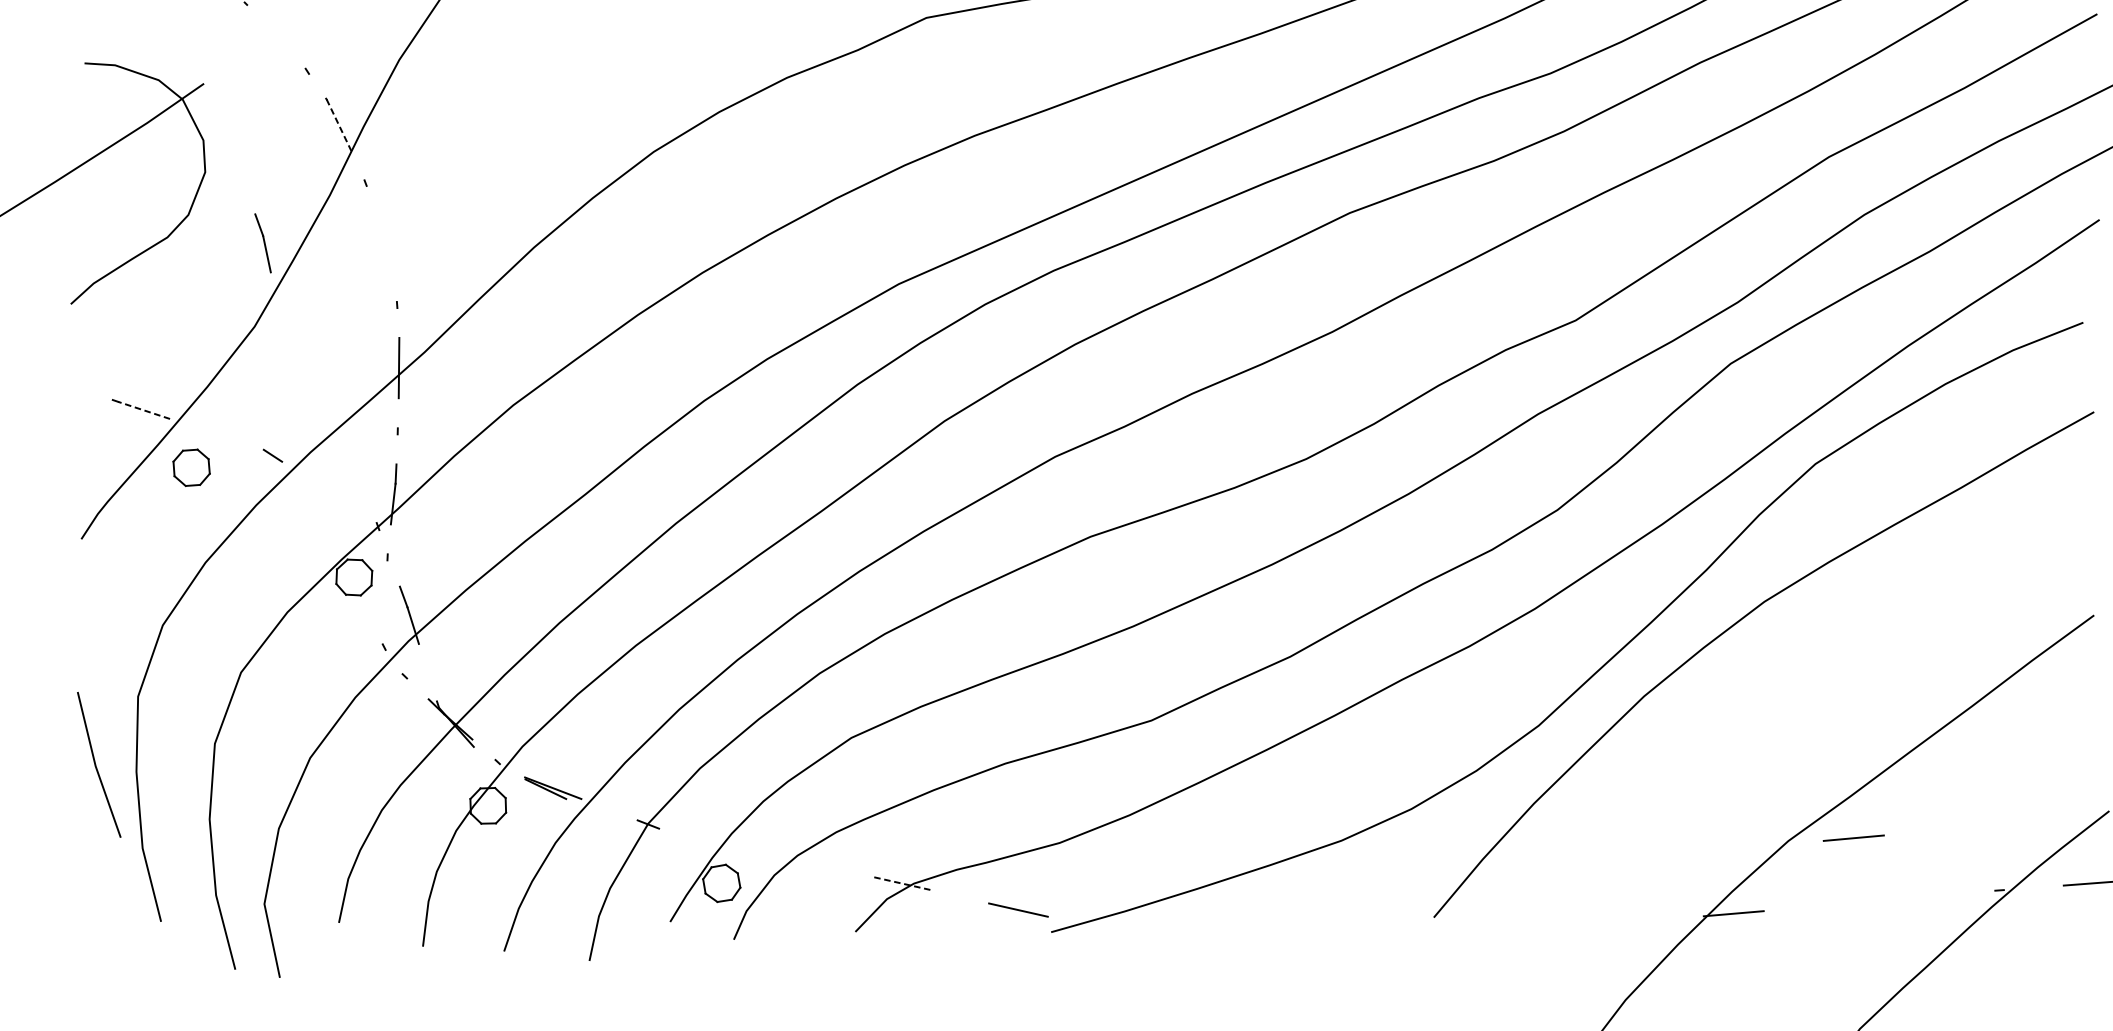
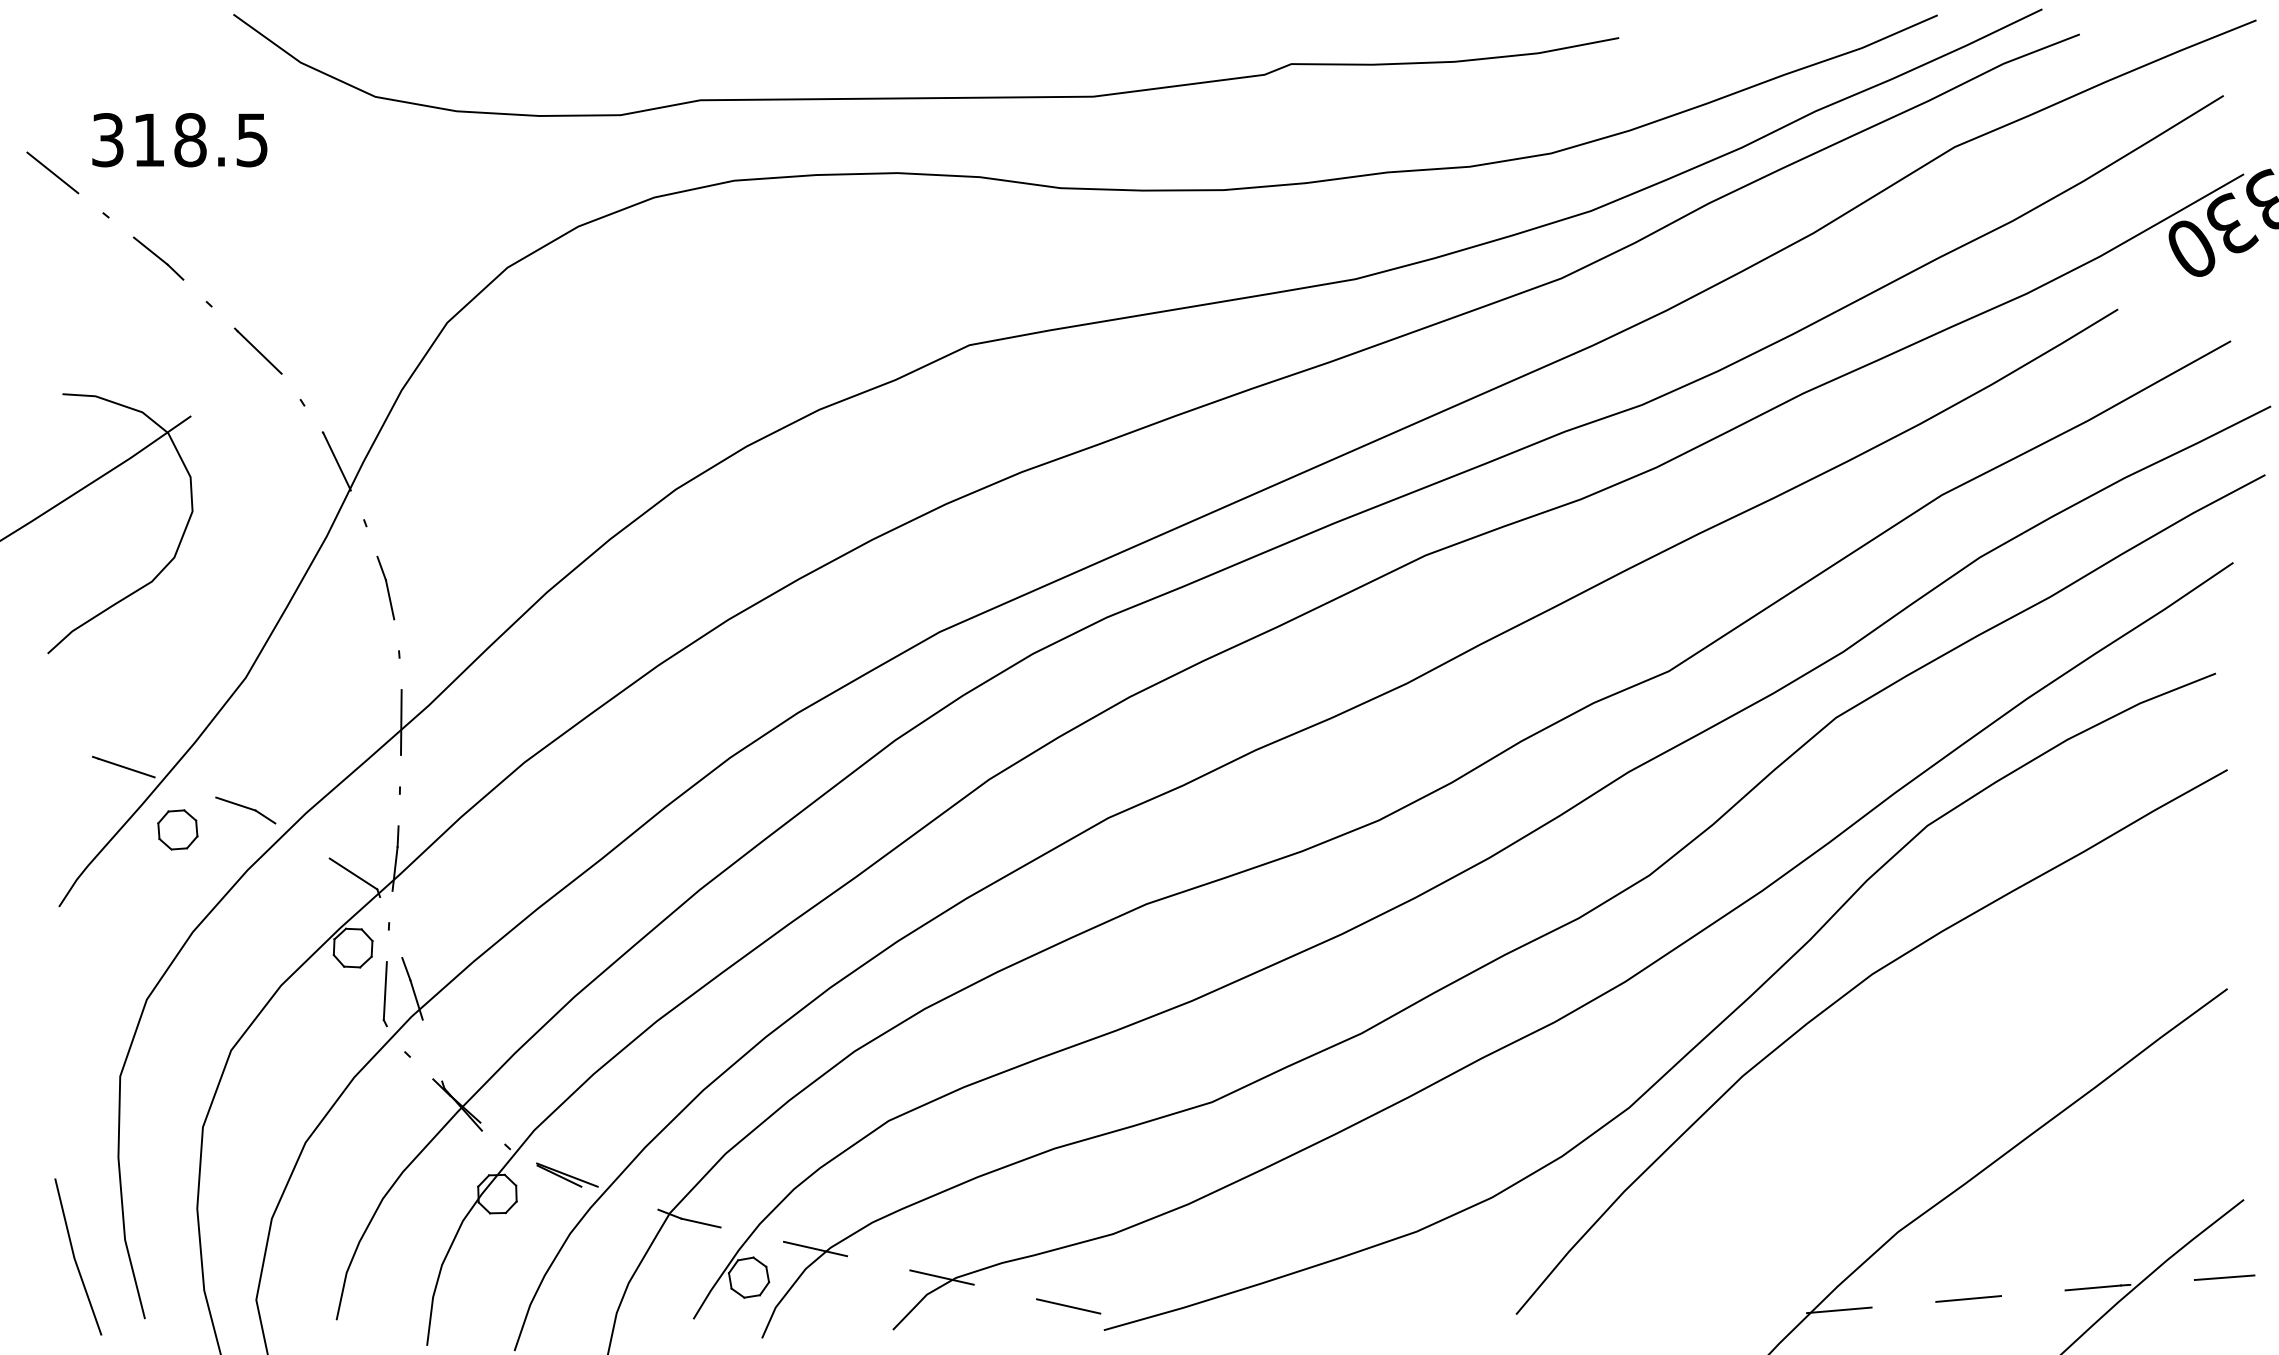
line: (267, 24) -> (259, 352), added
line: (339, 125) -> (337, 461), dashed -> solid
part: (262, 242) -> (385, 587), moved
line: (143, 409) -> (126, 767), dashed -> solid
line: (245, 443) -> (235, 803), added
line: (354, 508) -> (353, 873), added
line: (383, 617) -> (384, 991), added
line: (96, 765) -> (75, 1257), moved
line: (676, 832) -> (700, 1222), added
line: (1853, 837) -> (1968, 1298), moved
line: (783, 856) -> (815, 1248), added
line: (901, 883) -> (942, 1277), dashed -> solid
line: (1969, 892) -> (2093, 1287), added

